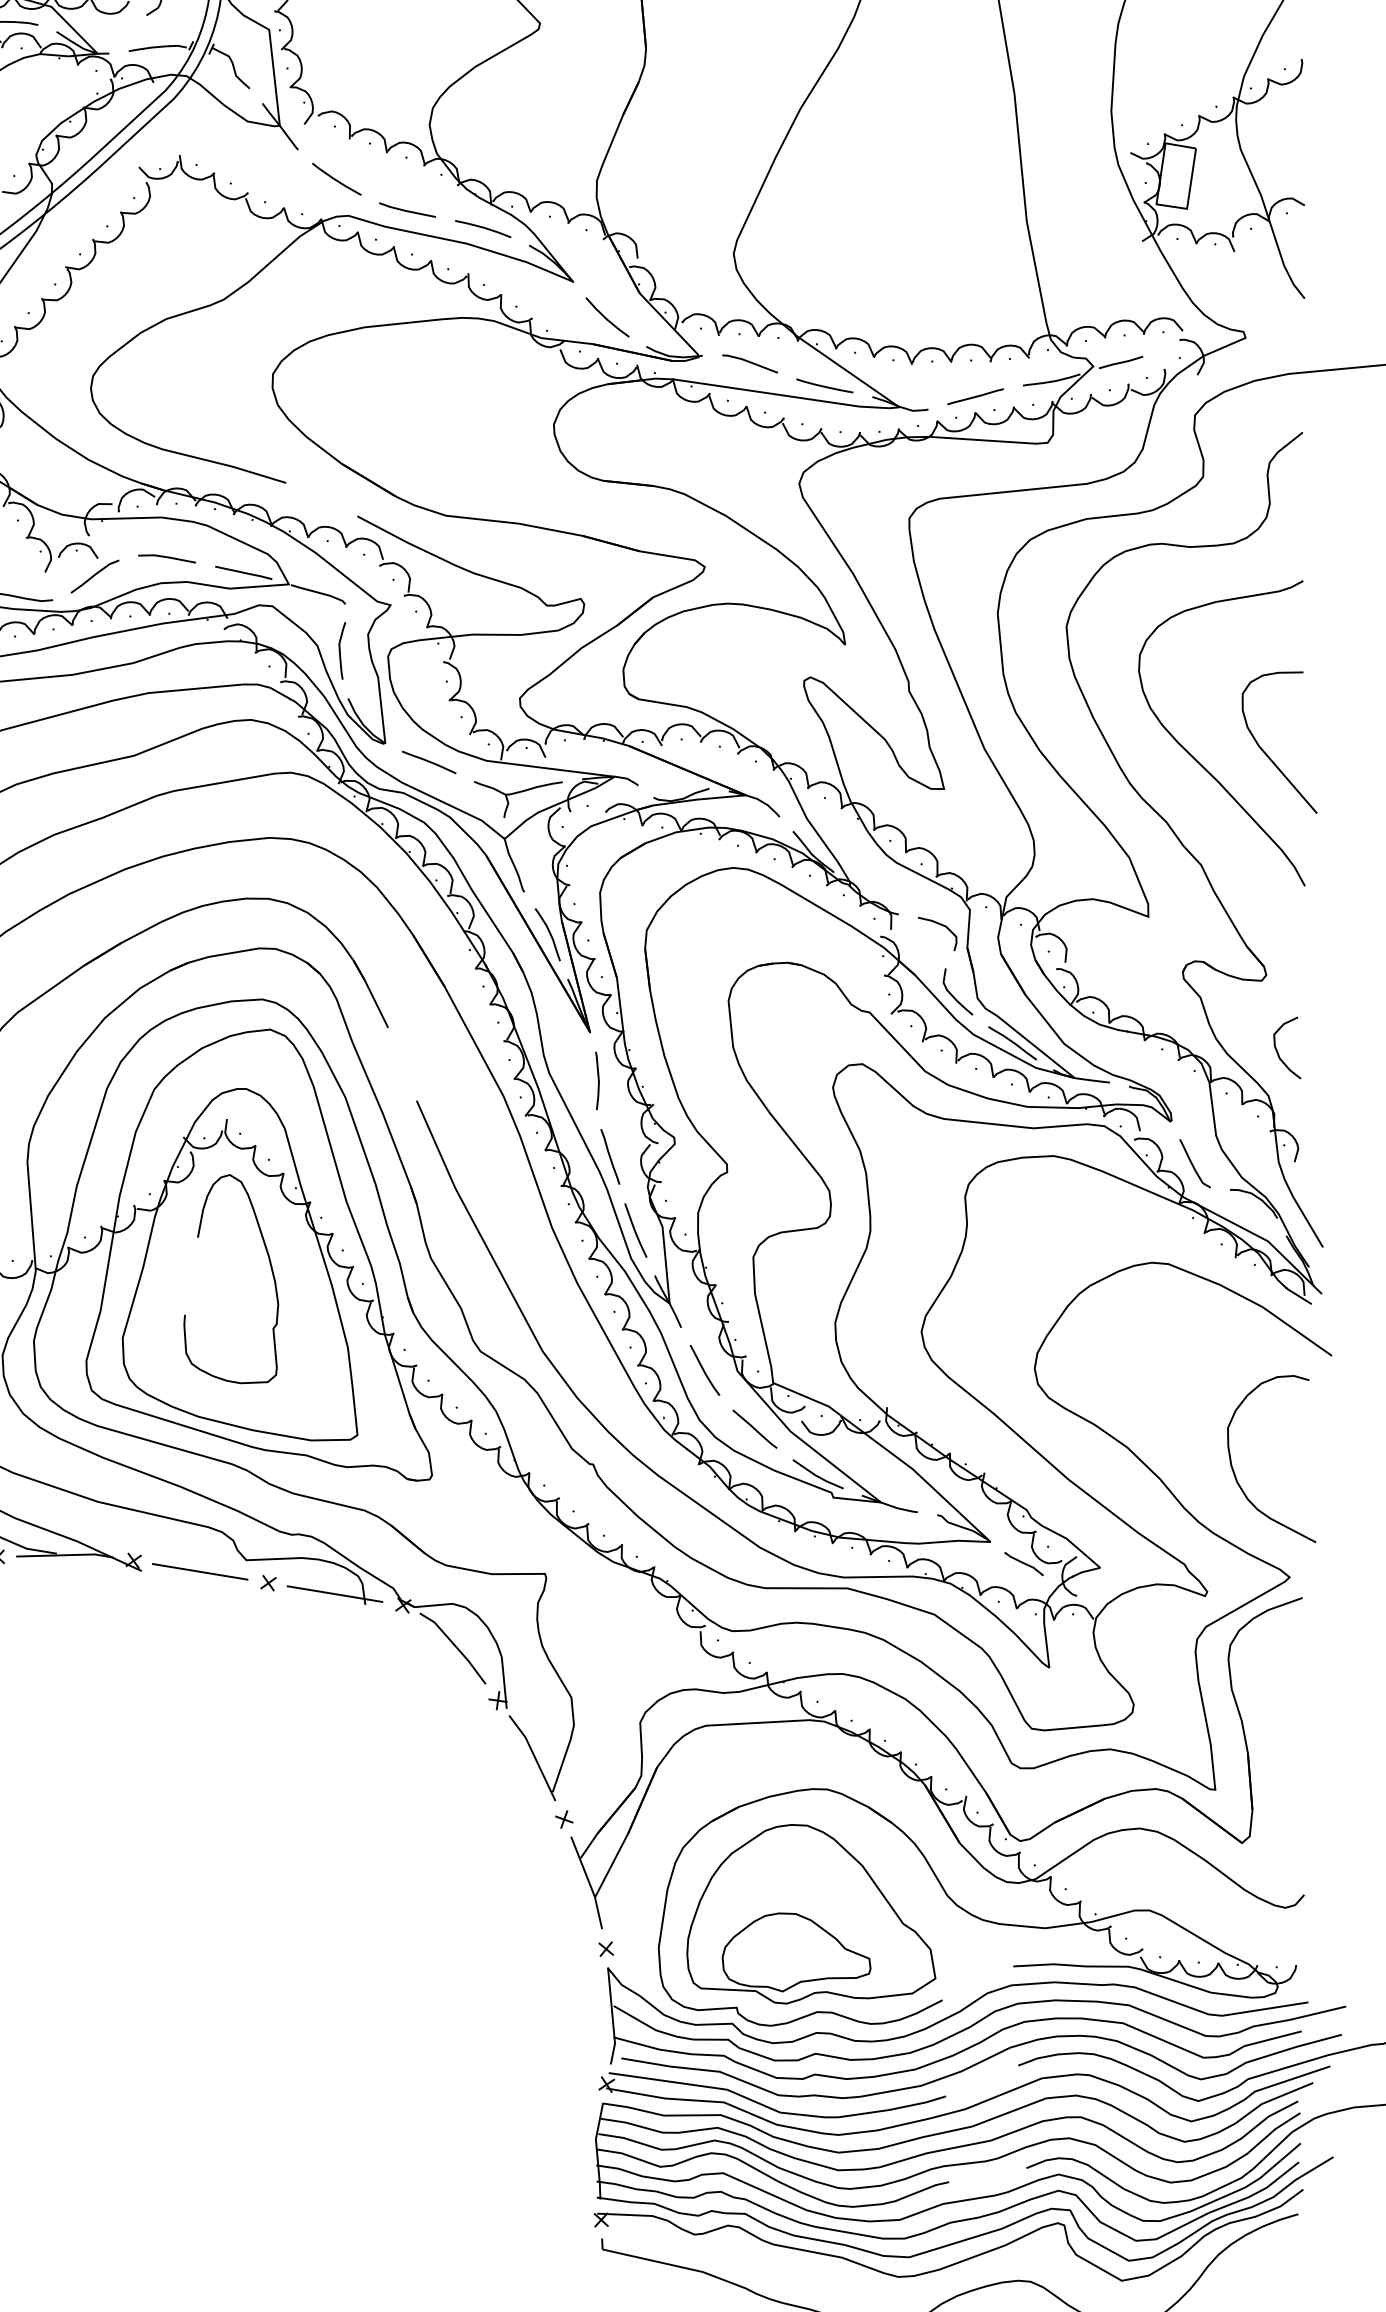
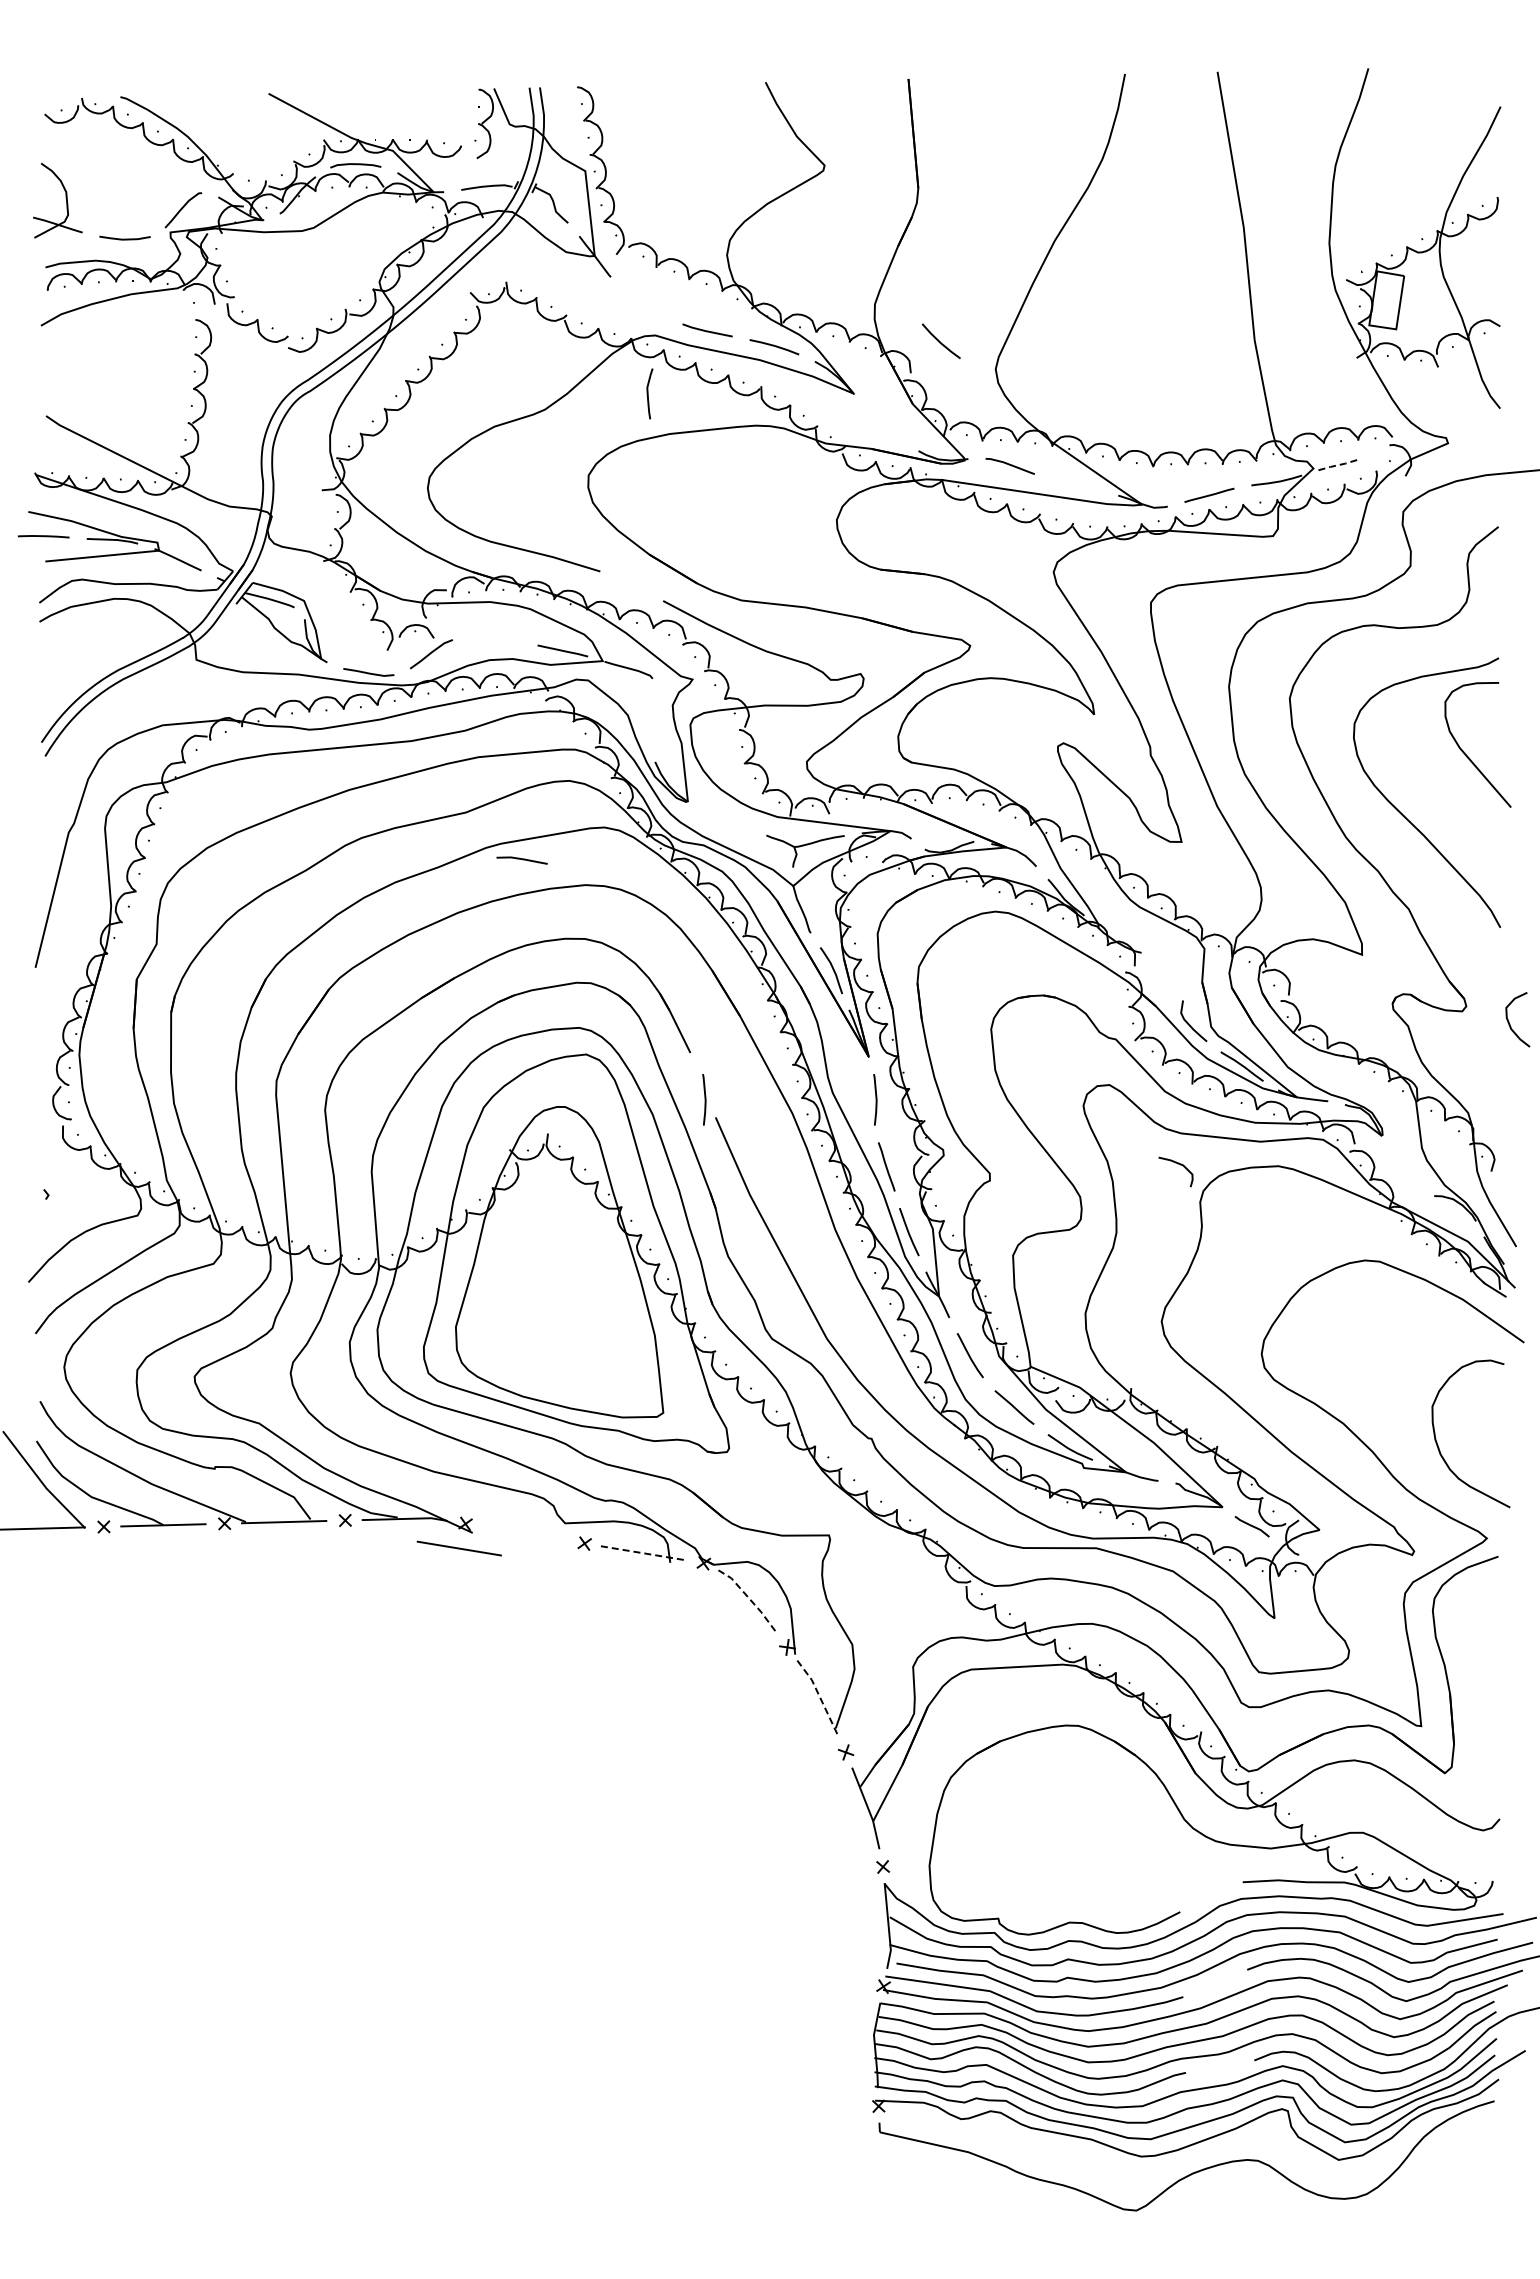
curve: (336, 178) -> (644, 302), removed
curve: (605, 316) -> (939, 340), moved
line: (1120, 362) -> (1337, 465), solid -> dashed
line: (825, 385) -> (1076, 485), removed
curve: (166, 557) -> (521, 859), moved
curve: (340, 650) -> (648, 393), moved
curve: (1264, 750) -> (1464, 751), moved
line: (428, 762) -> (726, 818), removed
curve: (939, 925) -> (1177, 1164), moved
curve: (1277, 1049) -> (1509, 1021), moved
curve: (404, 1080) -> (704, 1099), added
curve: (1192, 1163) -> (1401, 1172), removed
curve: (270, 1268) -> (586, 1265), removed
line: (199, 1571) -> (458, 1548), moved
line: (336, 1594) -> (644, 1553), solid -> dashed
line: (455, 1645) -> (749, 1598), solid -> dashed
line: (534, 1756) -> (819, 1696), solid -> dashed
part: (810, 1913) -> (1063, 1835), removed

